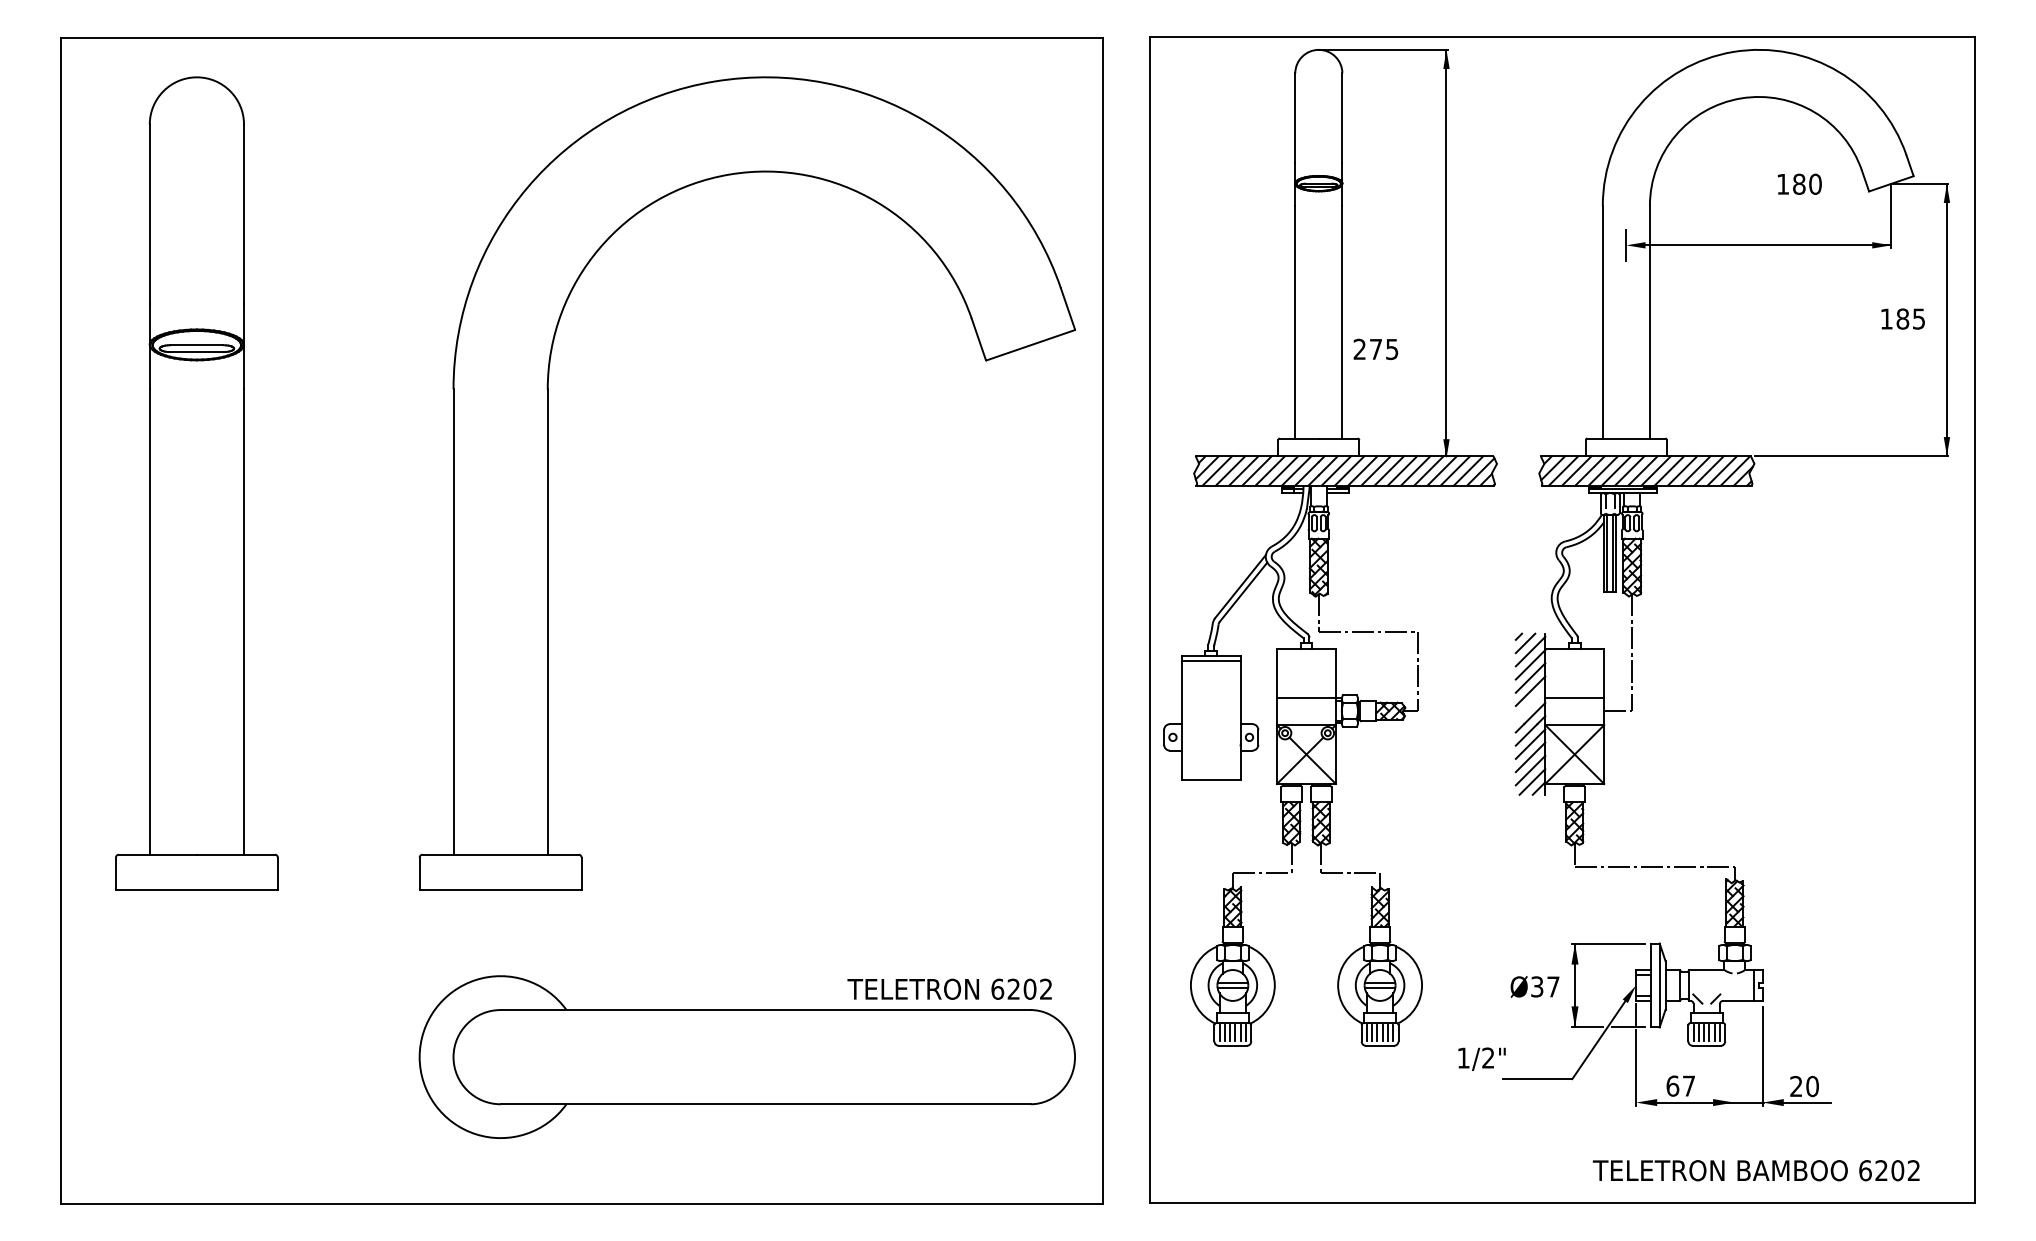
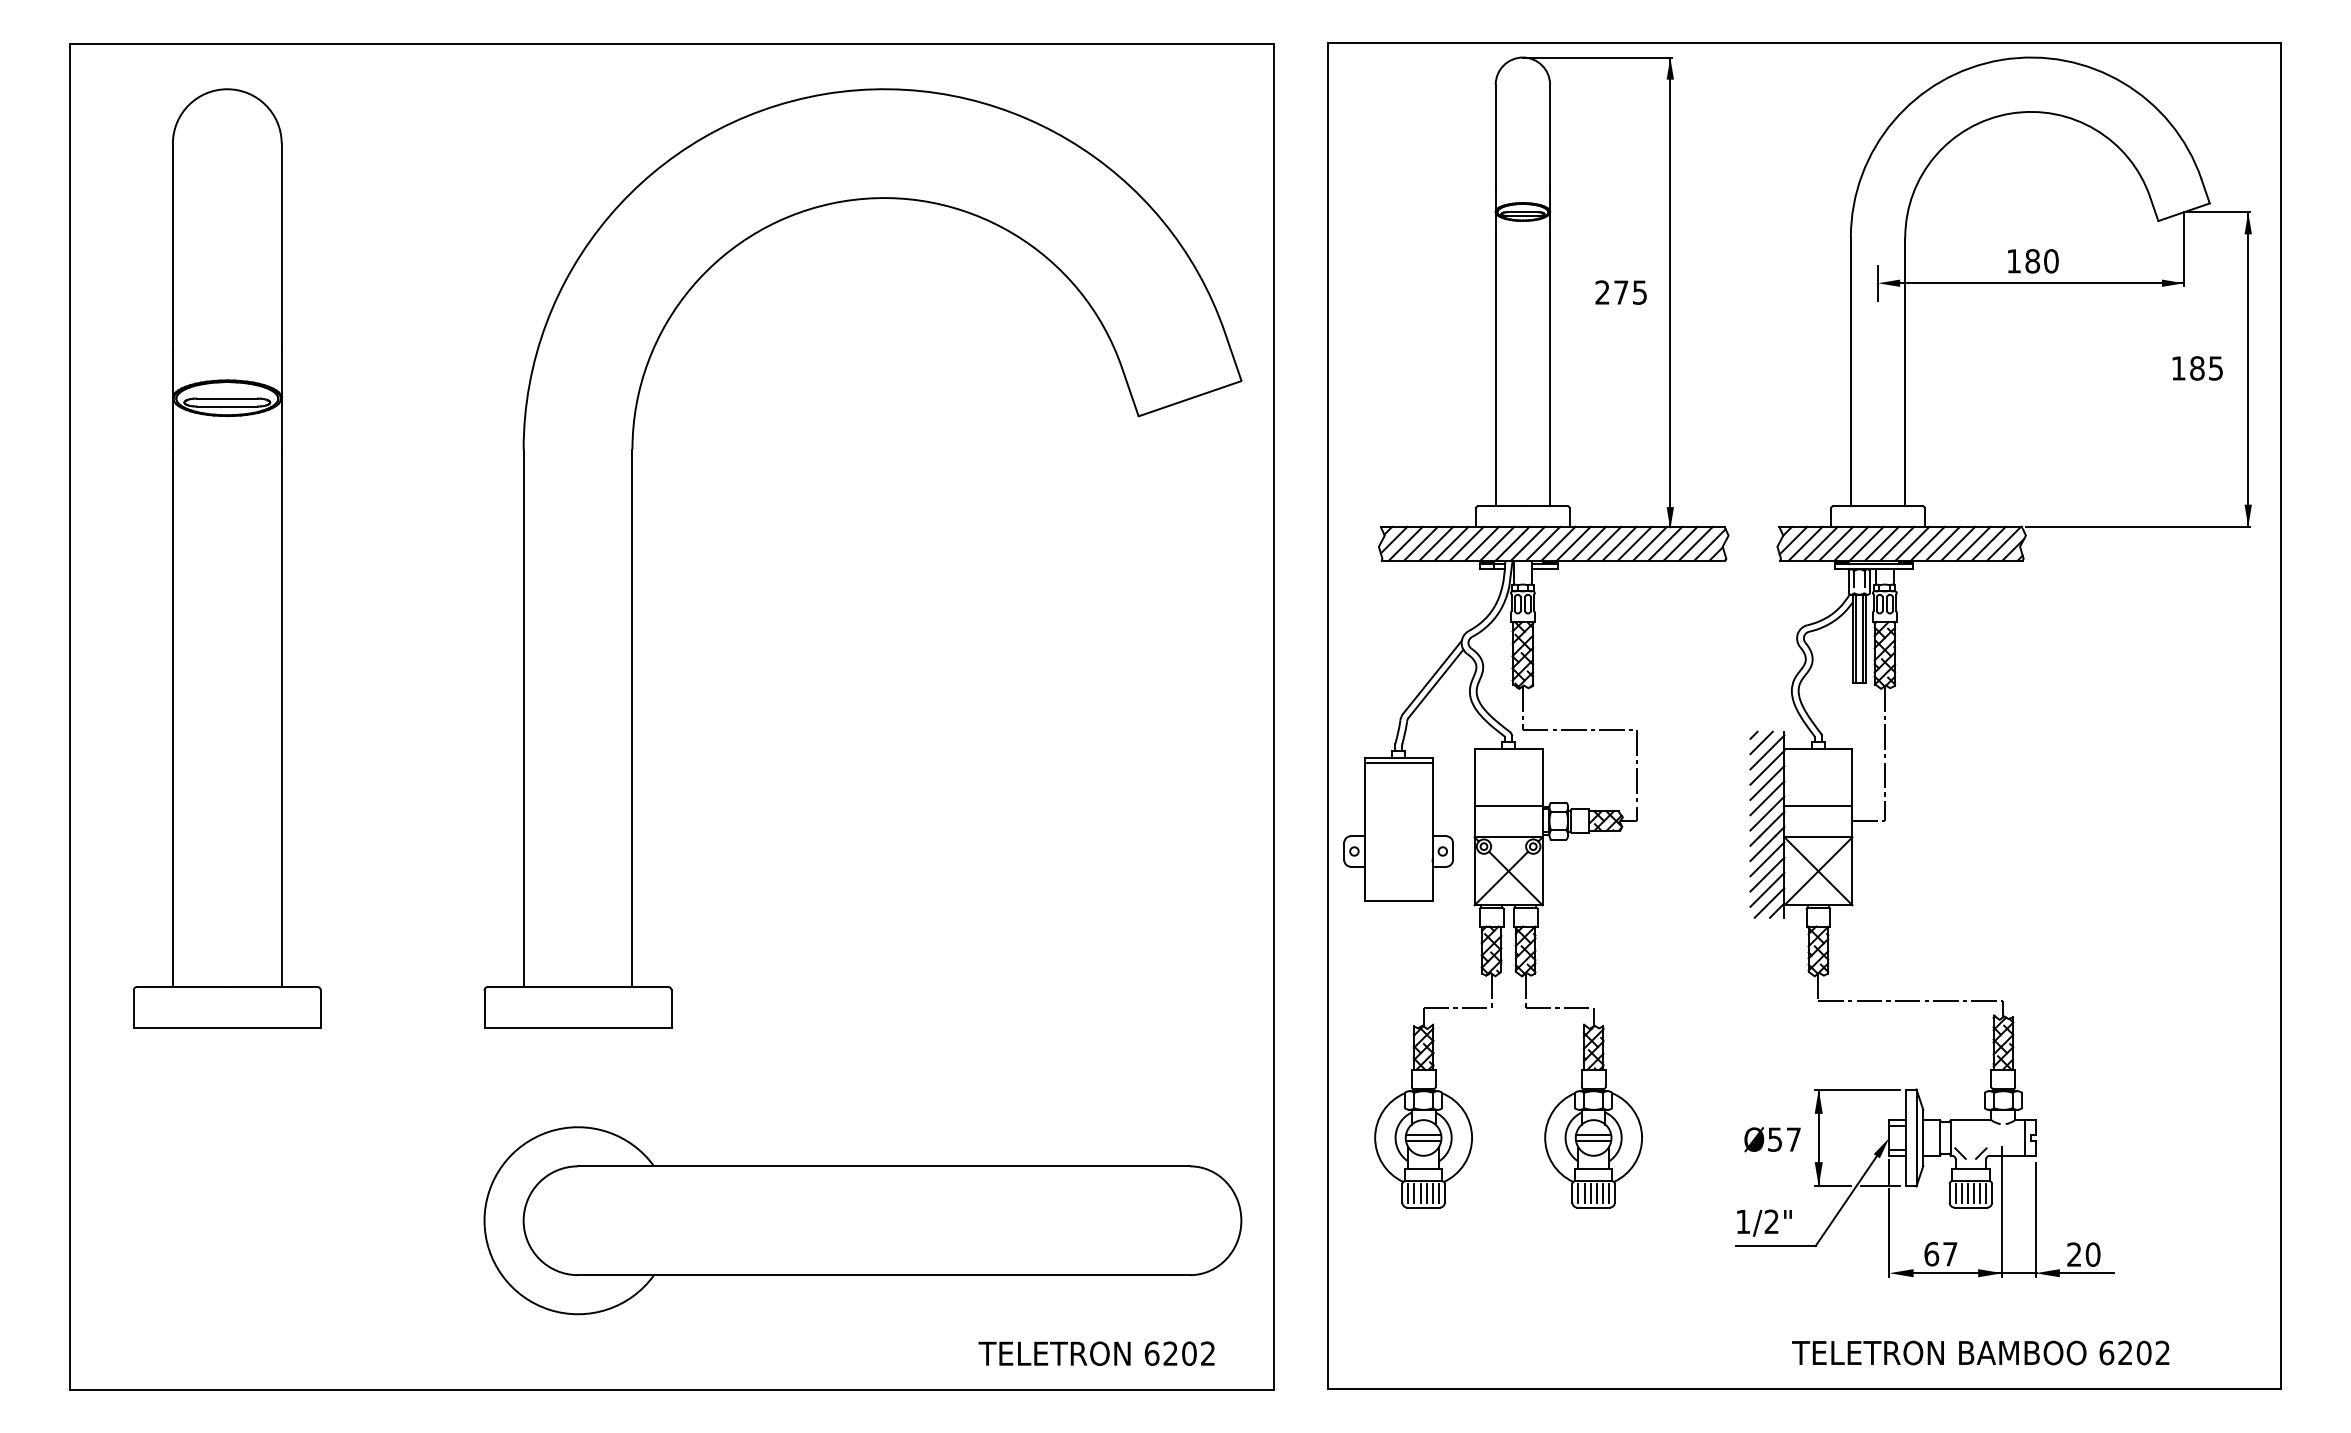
text: (1799, 183) -> (2032, 260), moved
text: (1375, 348) -> (1620, 291), moved
line: (1530, 704) -> (1767, 813), added
text: (1537, 986) -> (1775, 1139), Ø37 -> Ø57
text: (949, 988) -> (1096, 1352), moved
line: (1734, 1049) -> (2002, 1211), added
text: (1481, 1058) -> (1763, 1222), moved
text: (1755, 1170) -> (1979, 1352), moved

